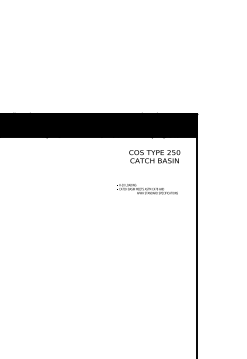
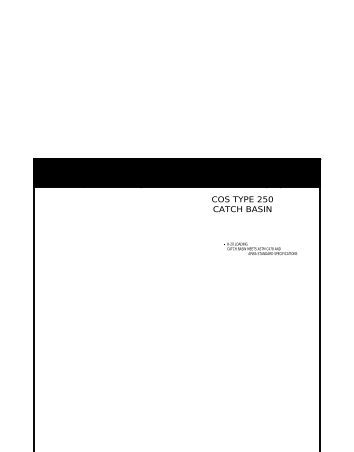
text: (154, 156) -> (242, 204), moved

